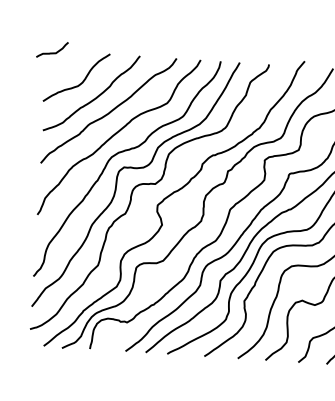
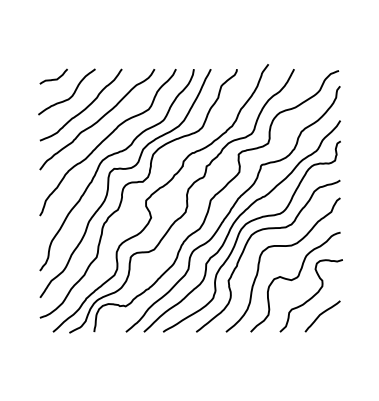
curve: (51, 51) -> (53, 78), moved

